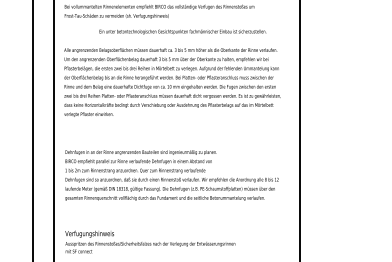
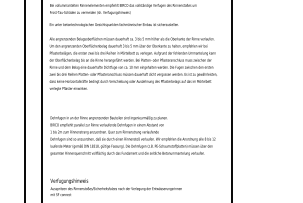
text: (182, 31) -> (113, 24), moved

